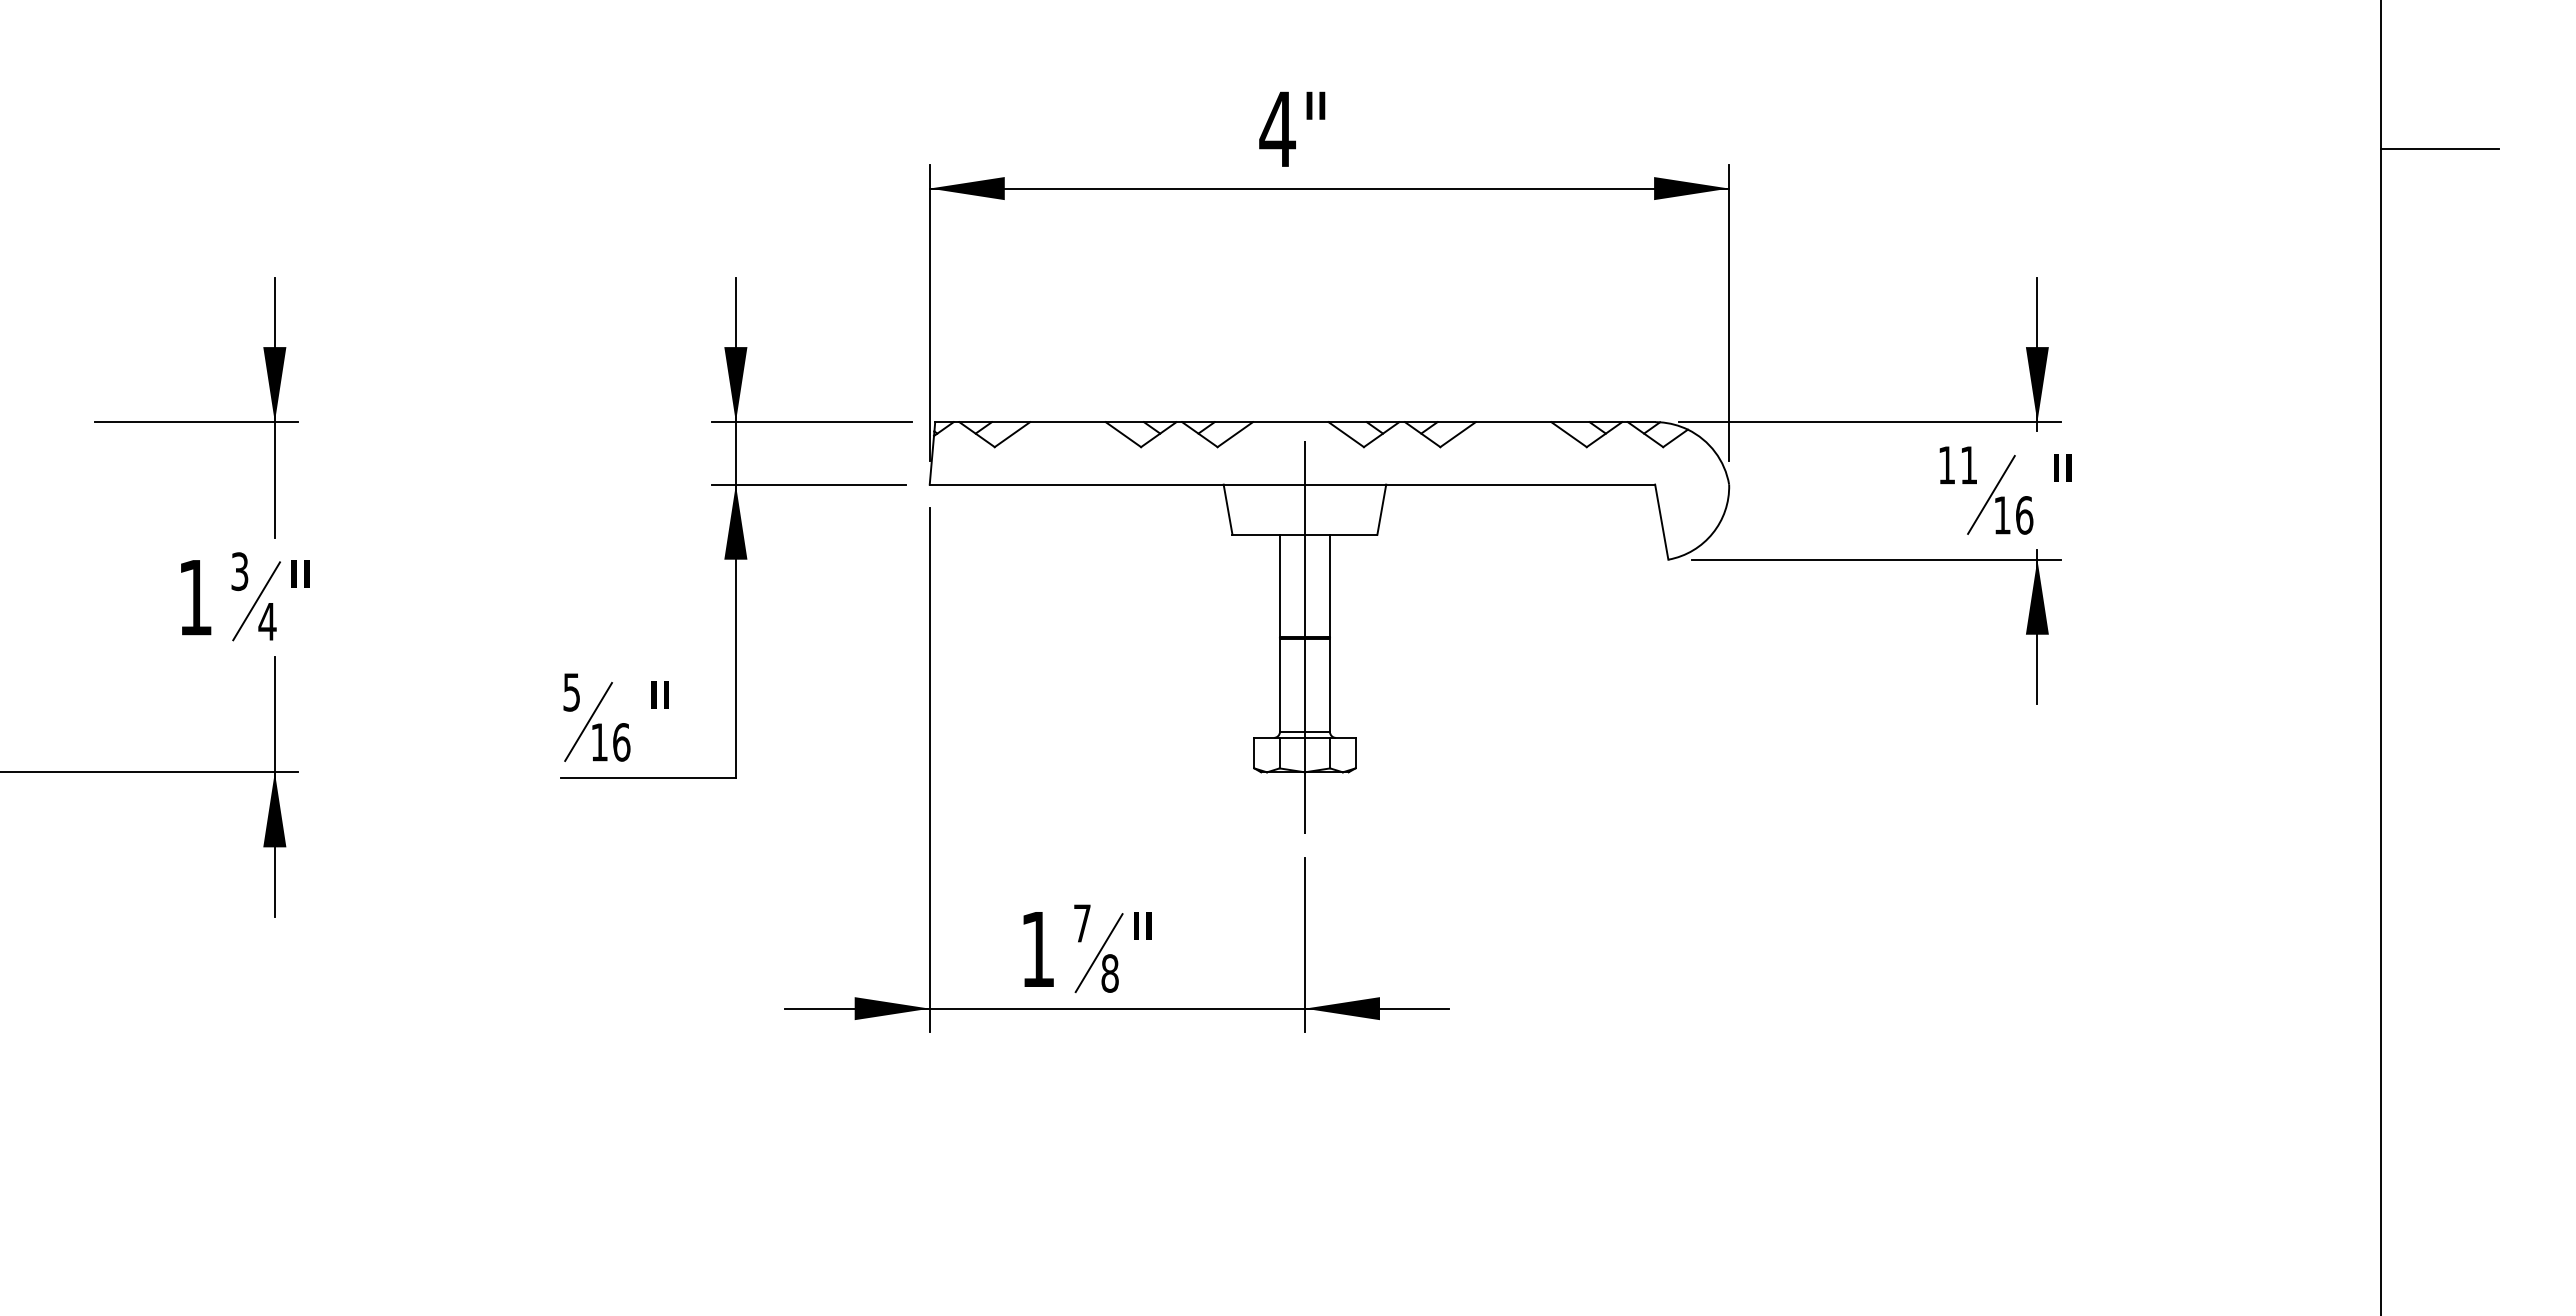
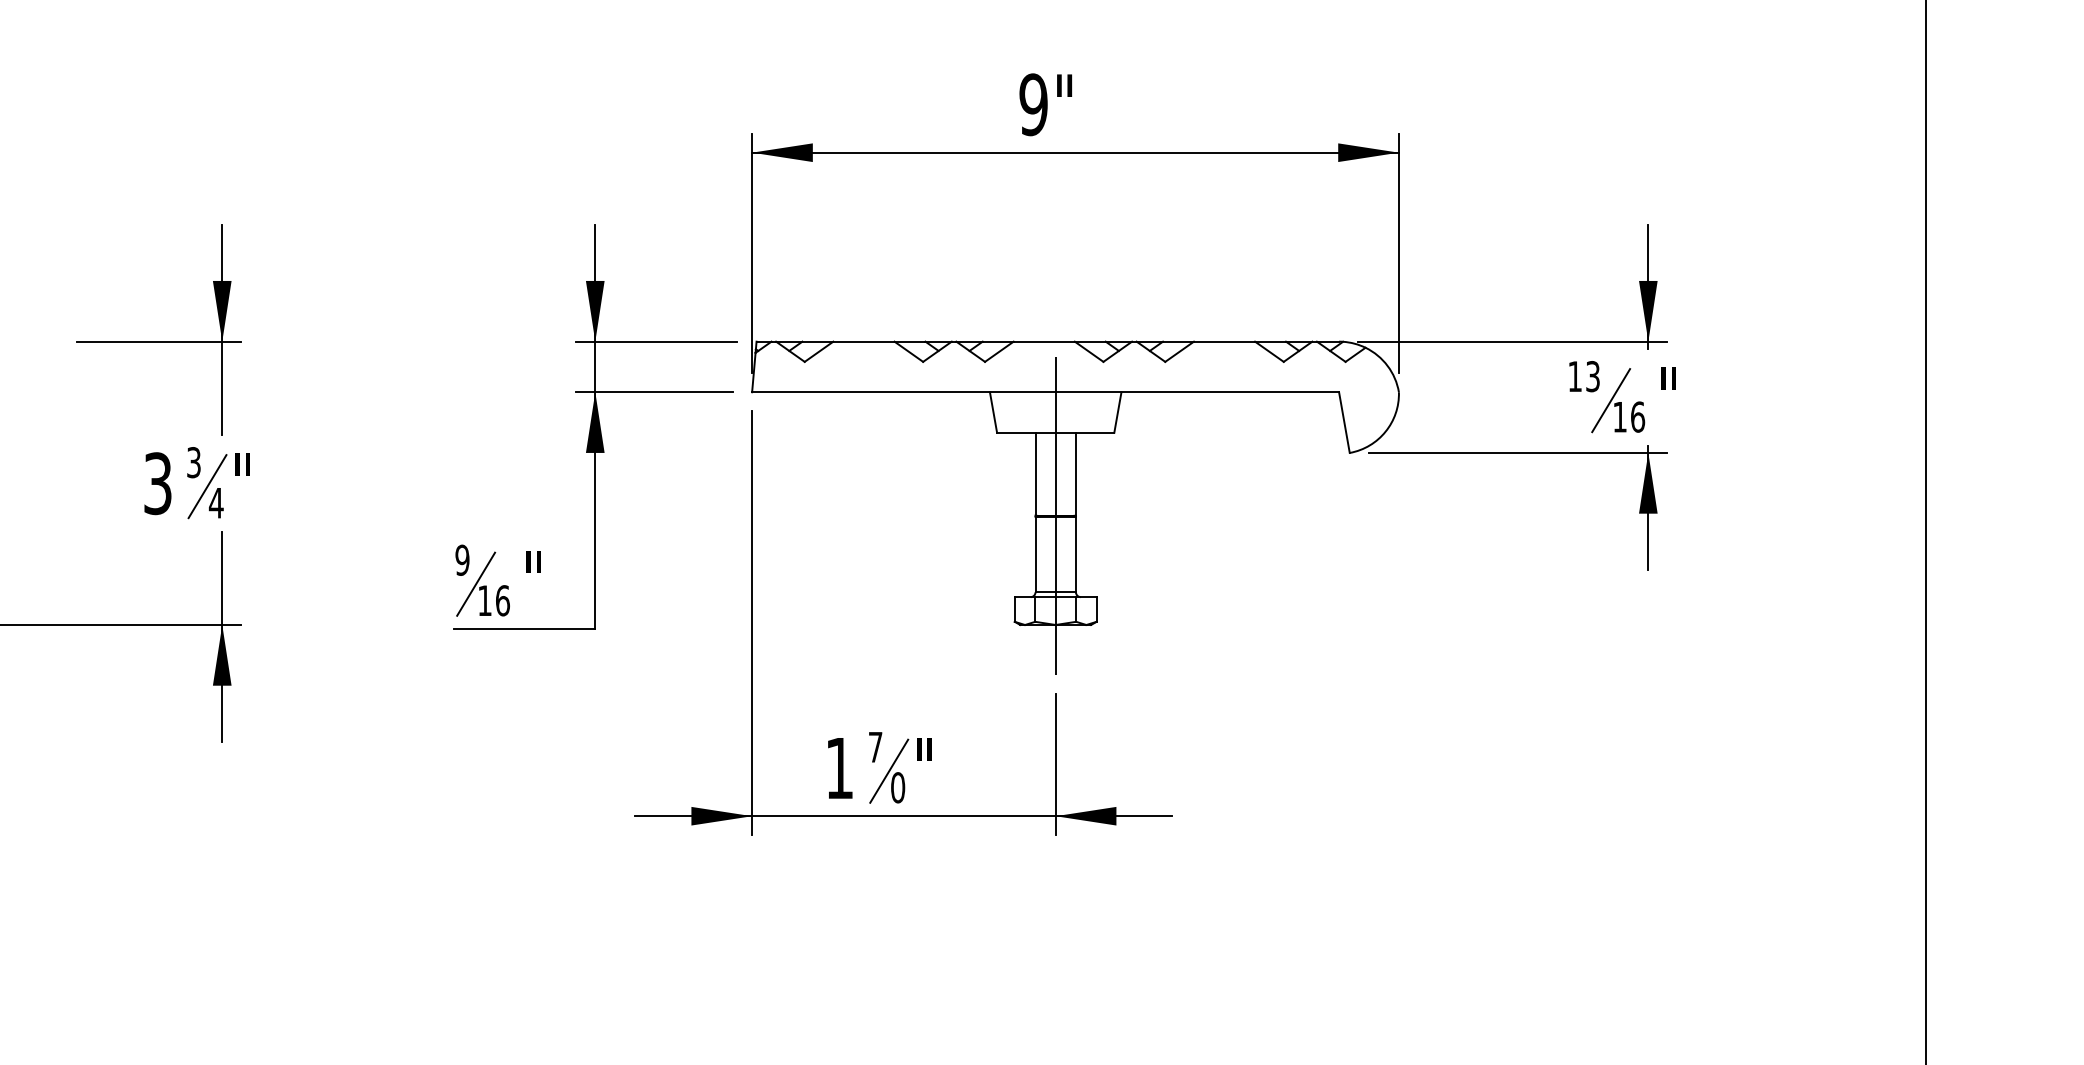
text: (1277, 129) -> (1033, 104), 4" -> 9"
line: (2439, 148) -> (1973, 120), removed
text: (1968, 465) -> (1592, 376), 11 -> 13
text: (195, 597) -> (158, 483), 1 -> 3
text: (571, 692) -> (462, 560), 5 -> 9
text: (1109, 973) -> (897, 787), 8 -> 0

